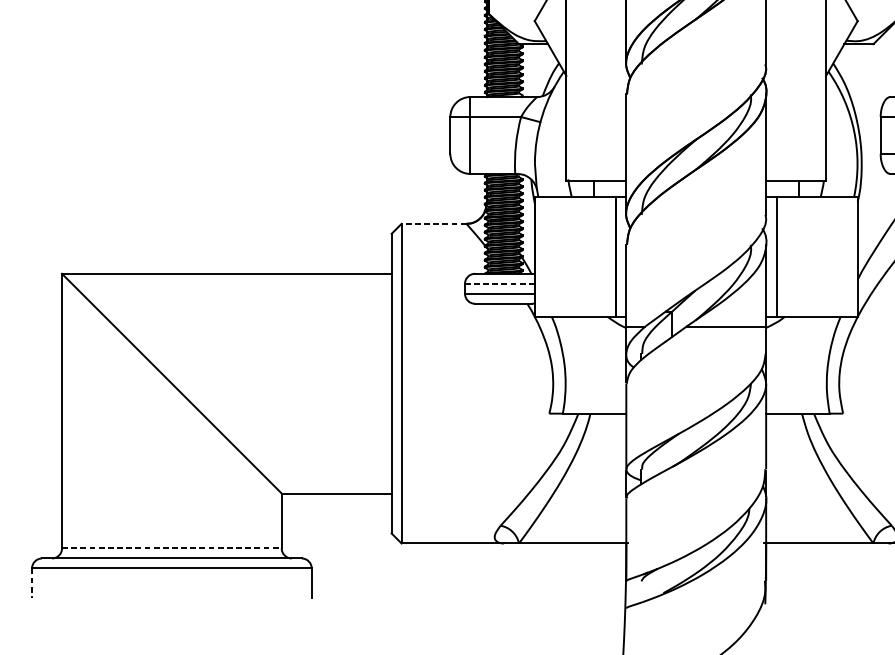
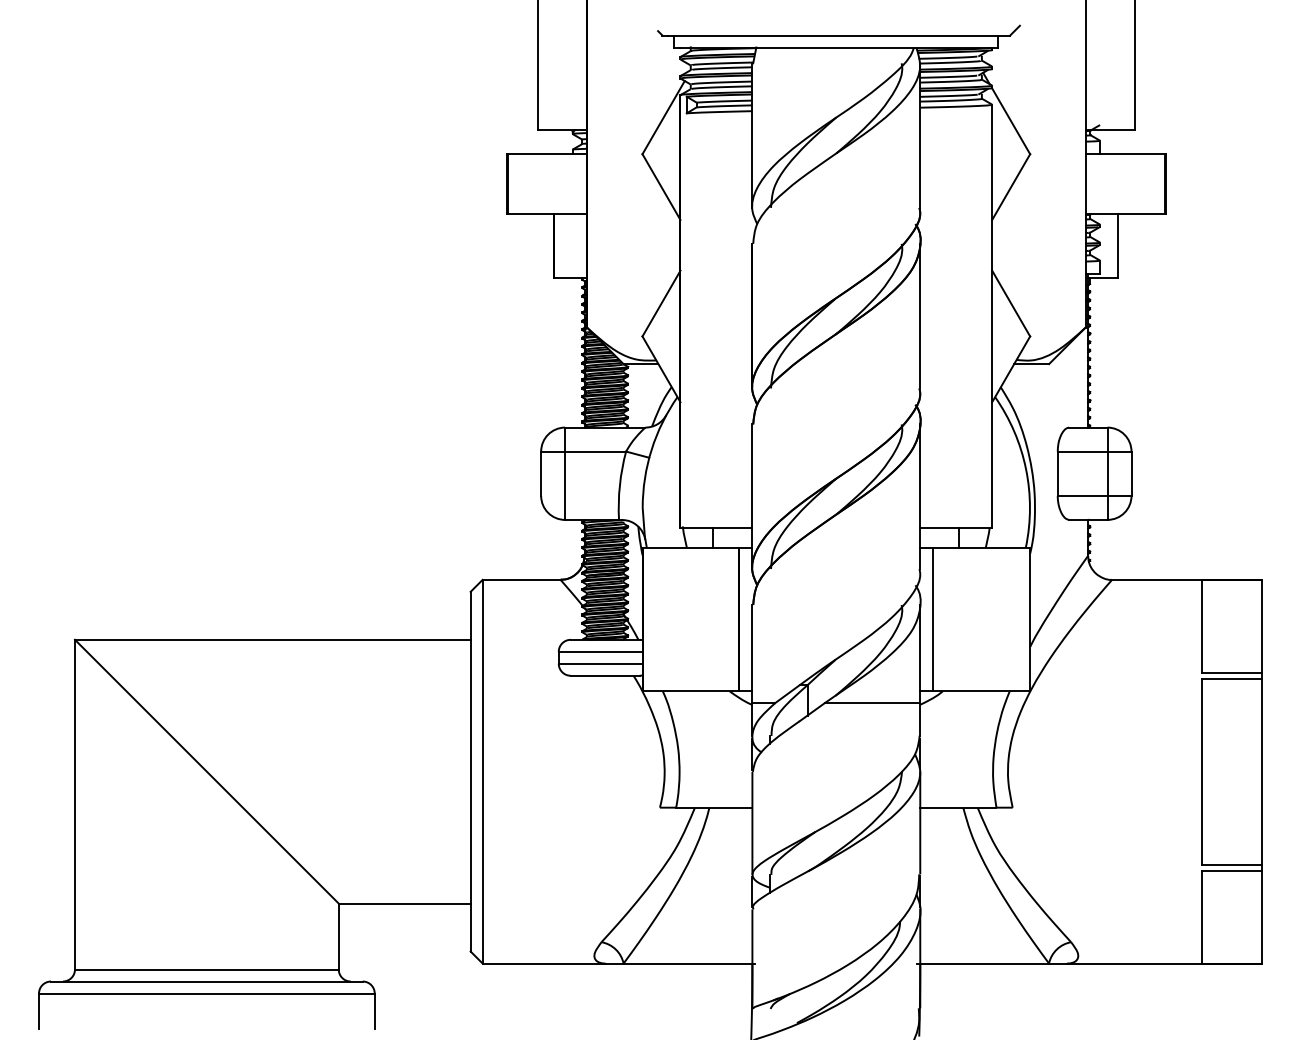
line: (433, 223) -> (521, 579), dashed -> solid
line: (499, 283) -> (600, 651), dashed -> solid
line: (171, 548) -> (206, 969), dashed -> solid
line: (32, 583) -> (39, 1011), dashed -> solid

